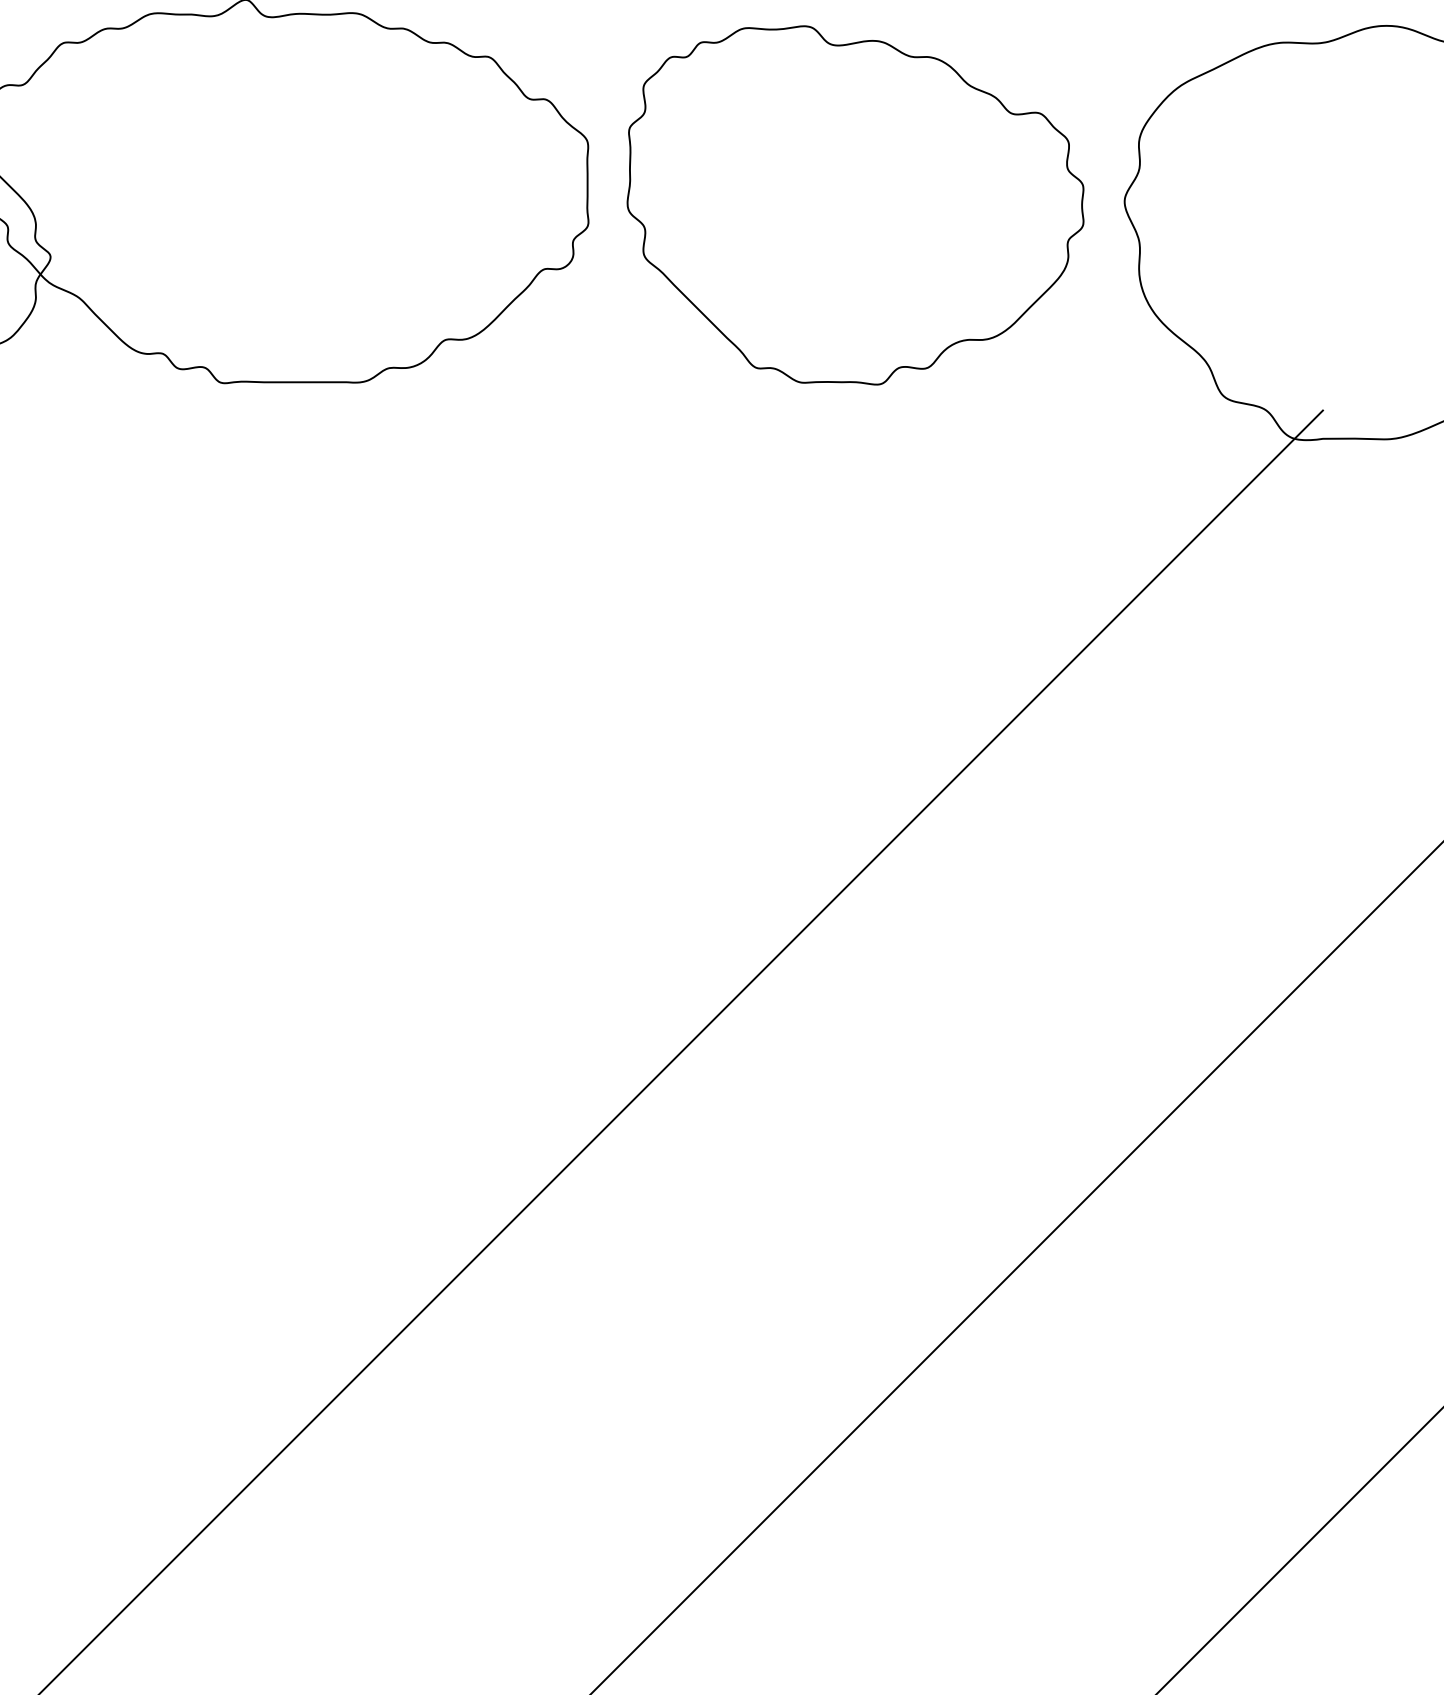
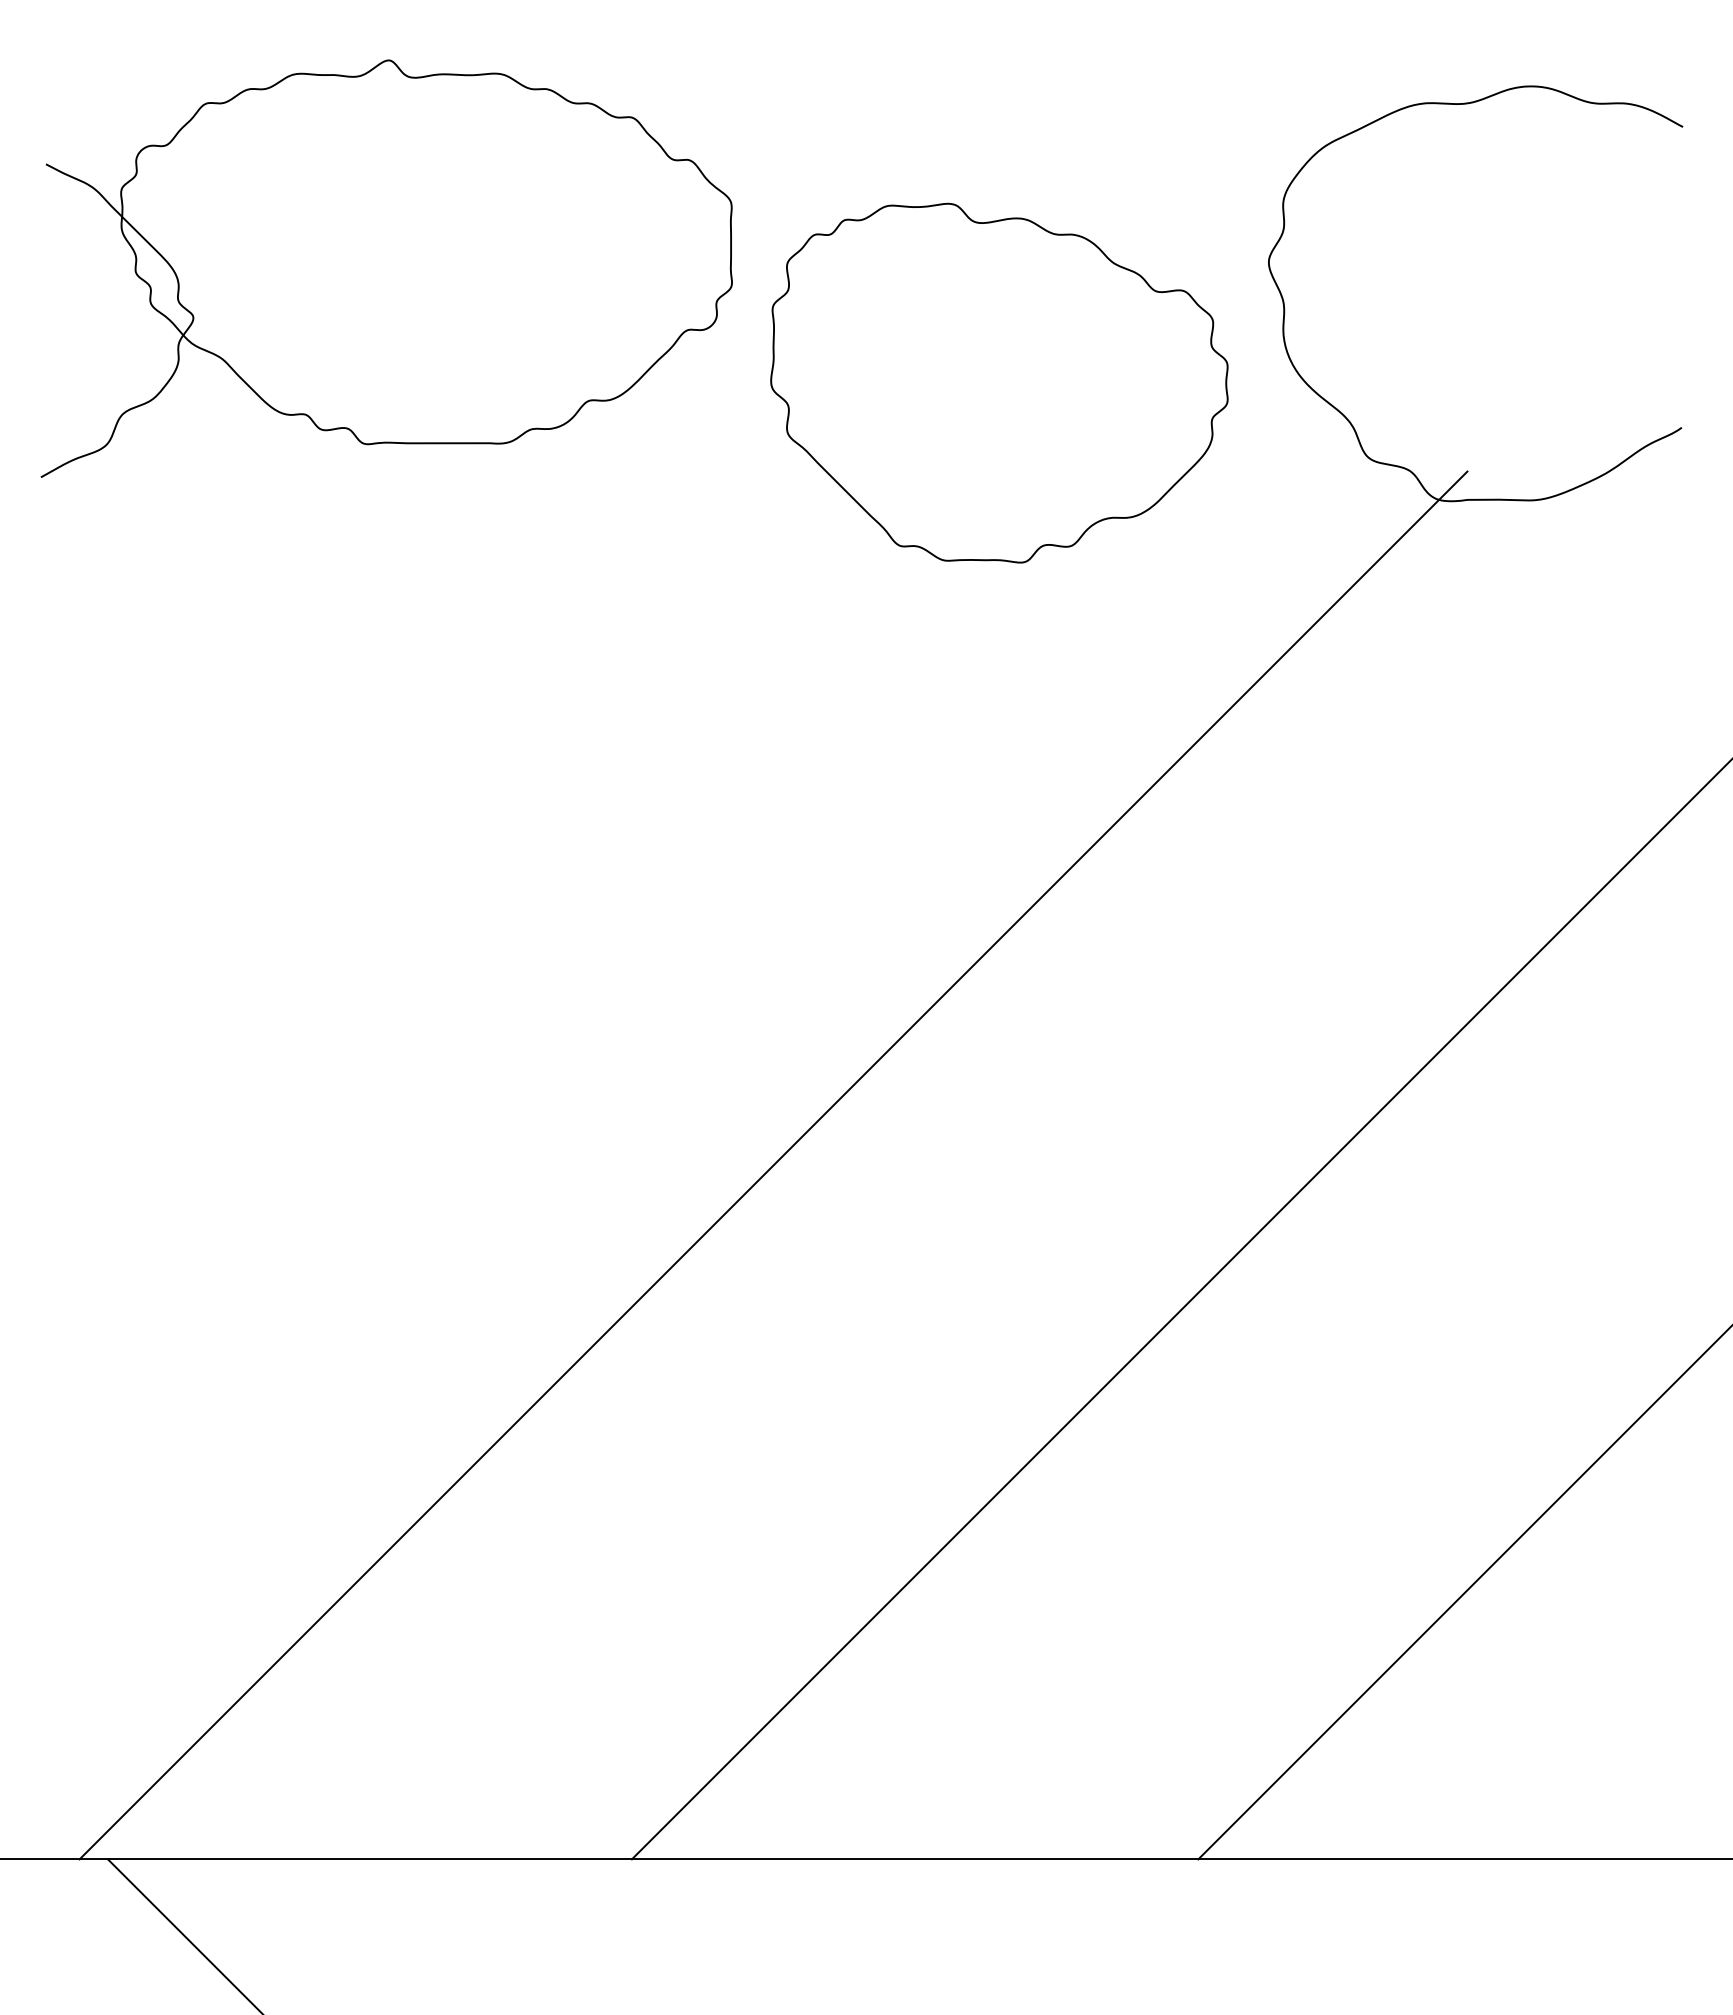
part: (855, 204) -> (999, 382), moved

